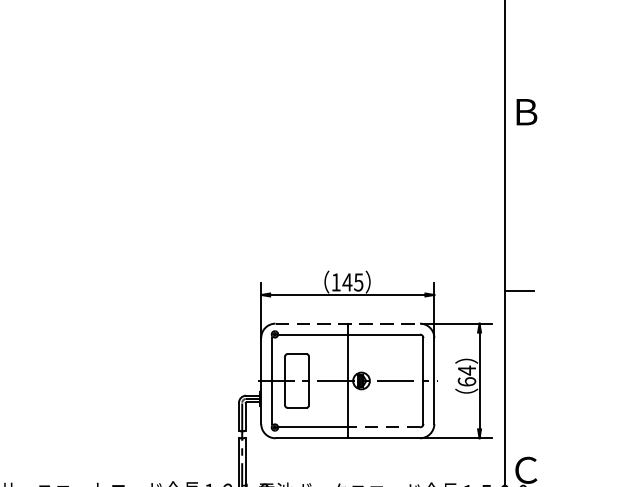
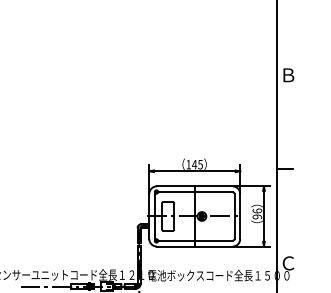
line: (347, 323) -> (194, 186), dashed -> solid
text: (467, 375) -> (257, 213), 64 -> 96
line: (383, 426) -> (213, 240), dashed -> solid

